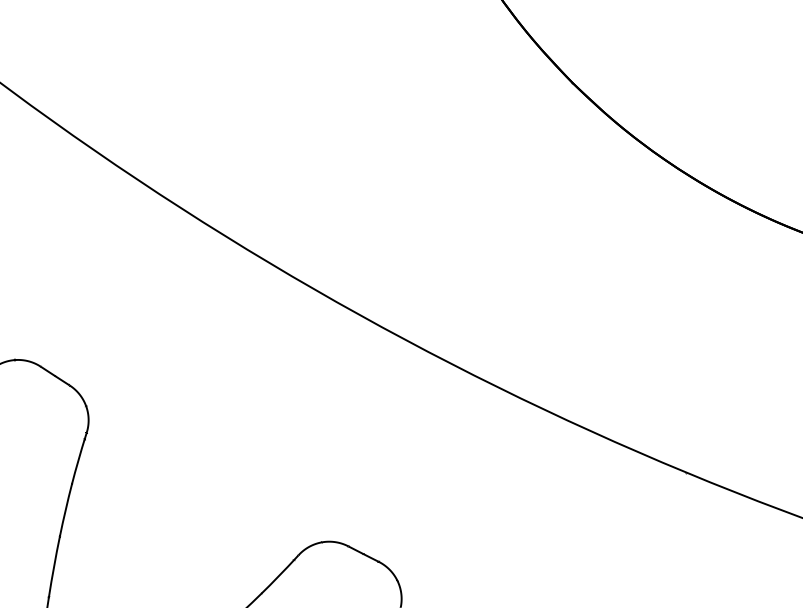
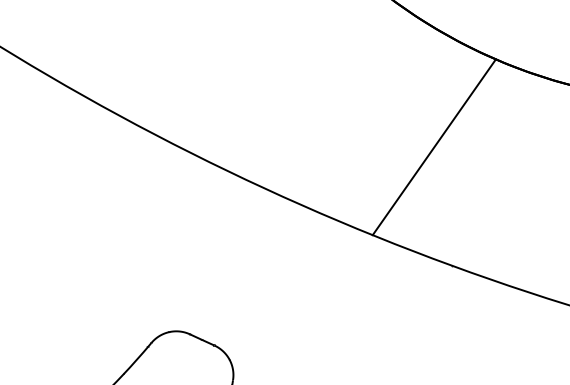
line: (670, 320) -> (434, 147), added

